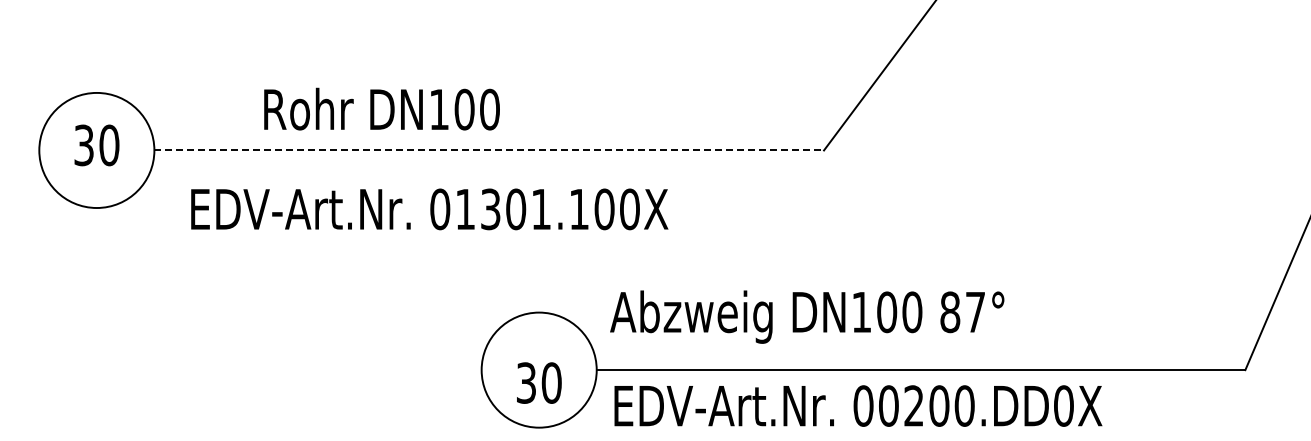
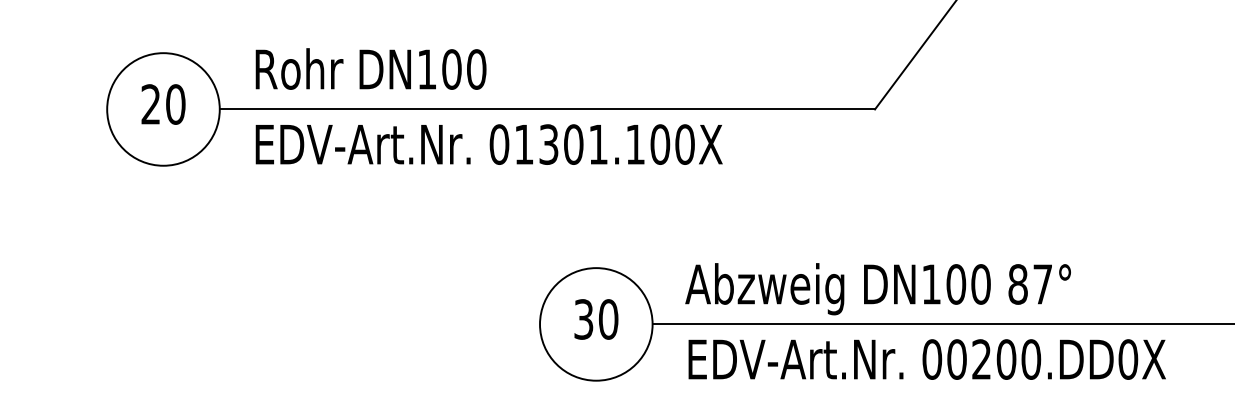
text: (381, 108) -> (370, 68), moved
text: (83, 145) -> (150, 104), 30 -> 20
line: (489, 150) -> (547, 109), dashed -> solid
text: (429, 209) -> (488, 144), moved
text: (807, 316) -> (878, 288), moved
text: (539, 382) -> (596, 318), moved
text: (858, 405) -> (927, 359), moved

